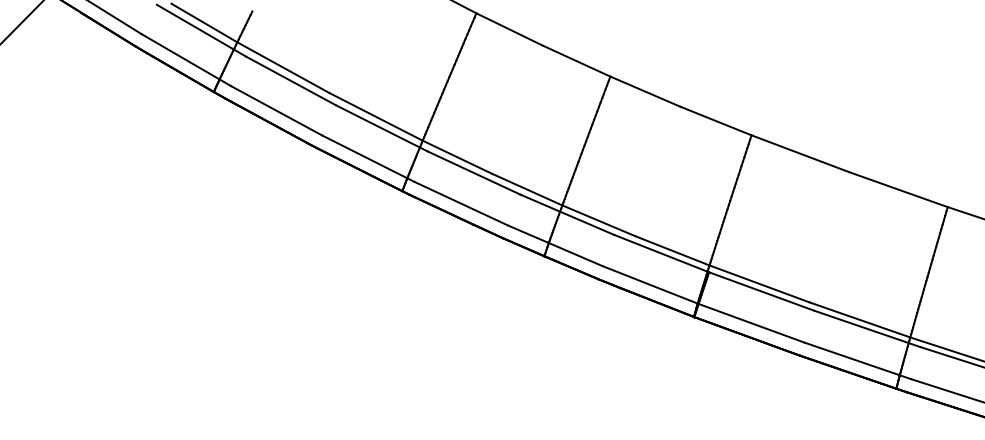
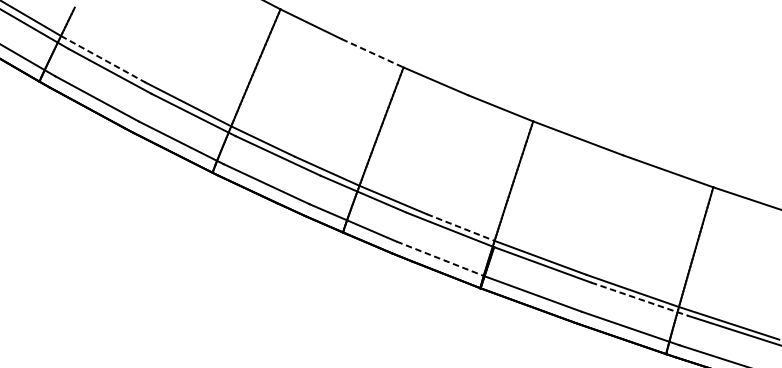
line: (577, 61) -> (373, 53), solid -> dashed
line: (283, 67) -> (103, 59), solid -> dashed
line: (672, 250) -> (460, 227), solid -> dashed
line: (651, 285) -> (441, 259), solid -> dashed
line: (867, 329) -> (639, 299), solid -> dashed

